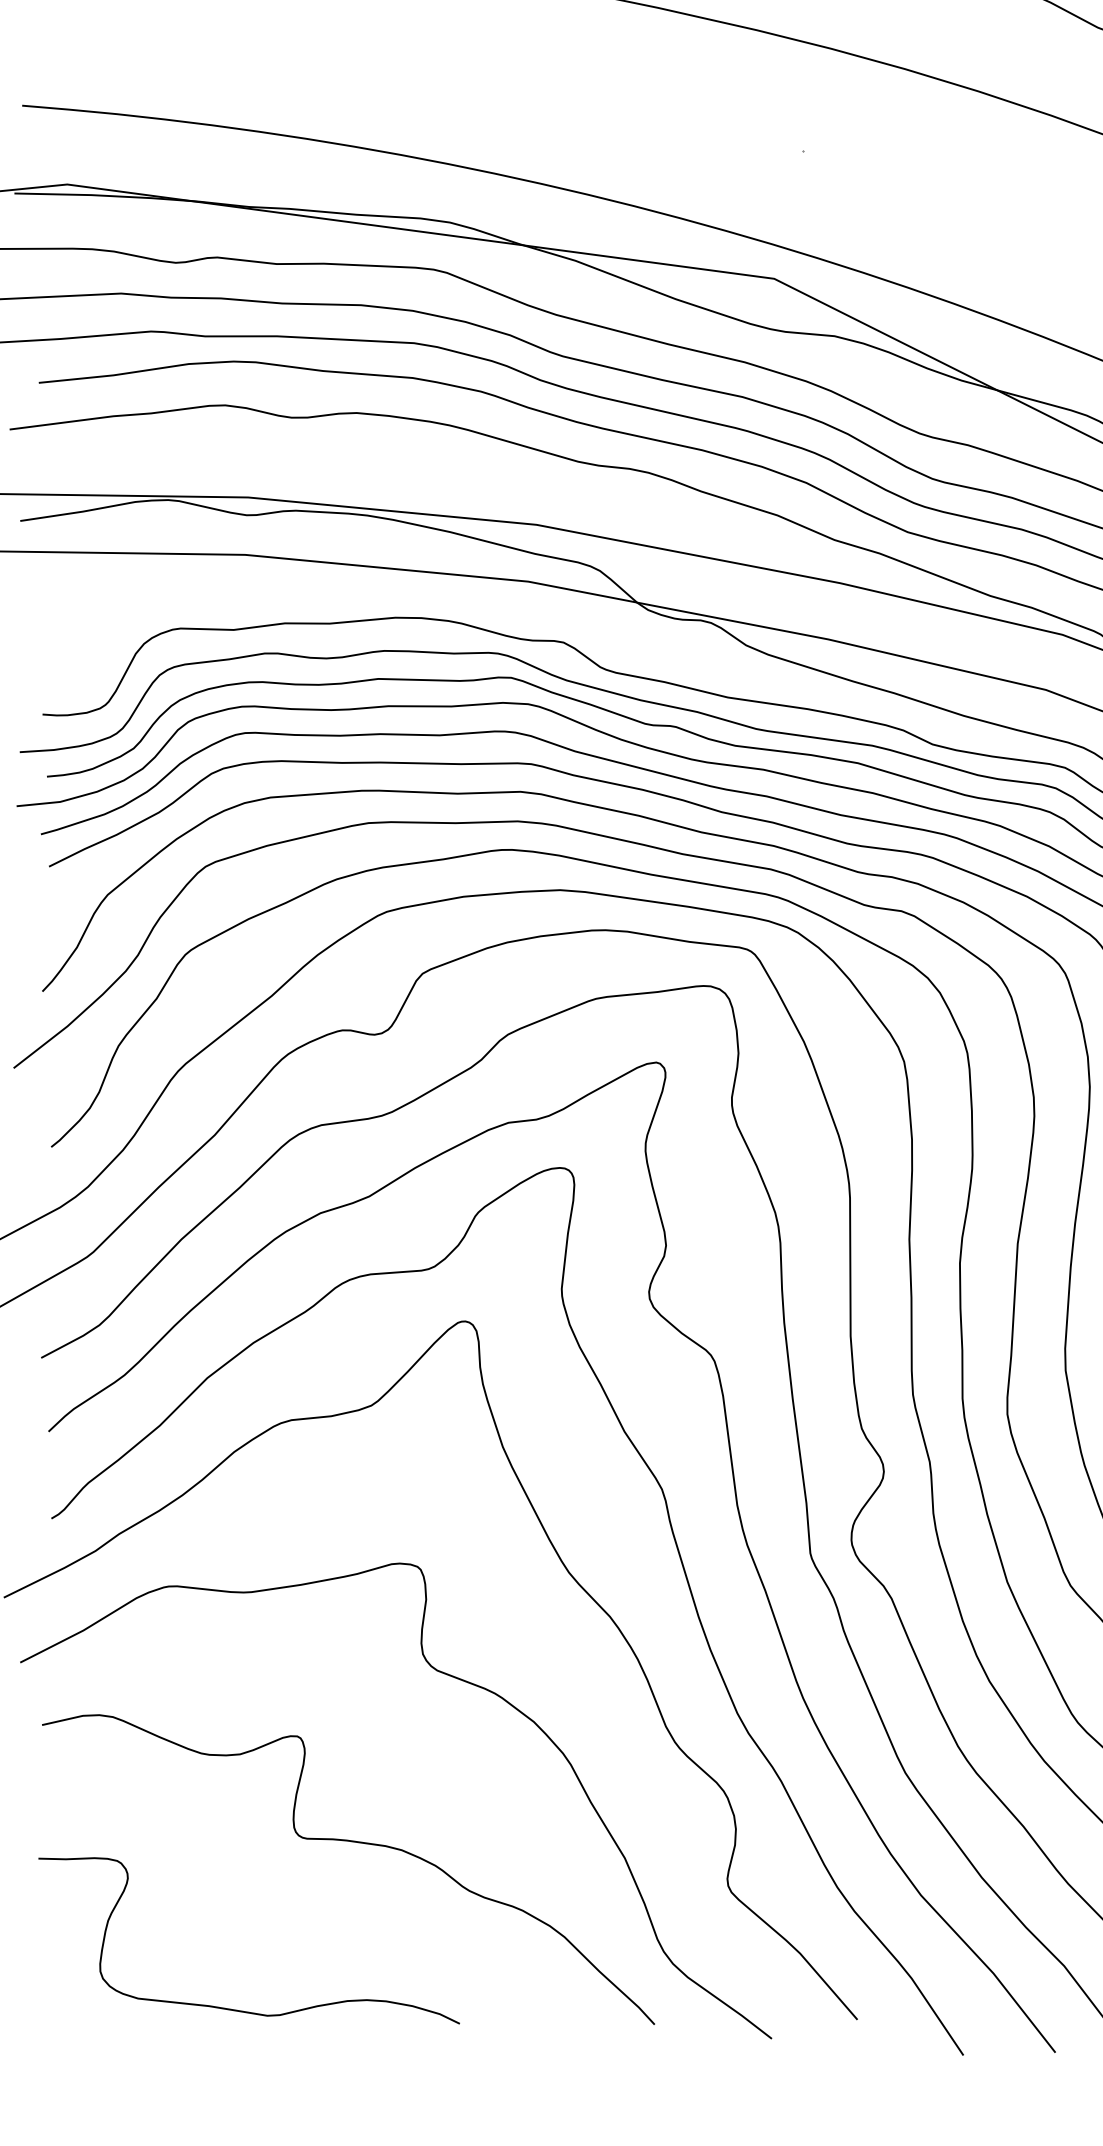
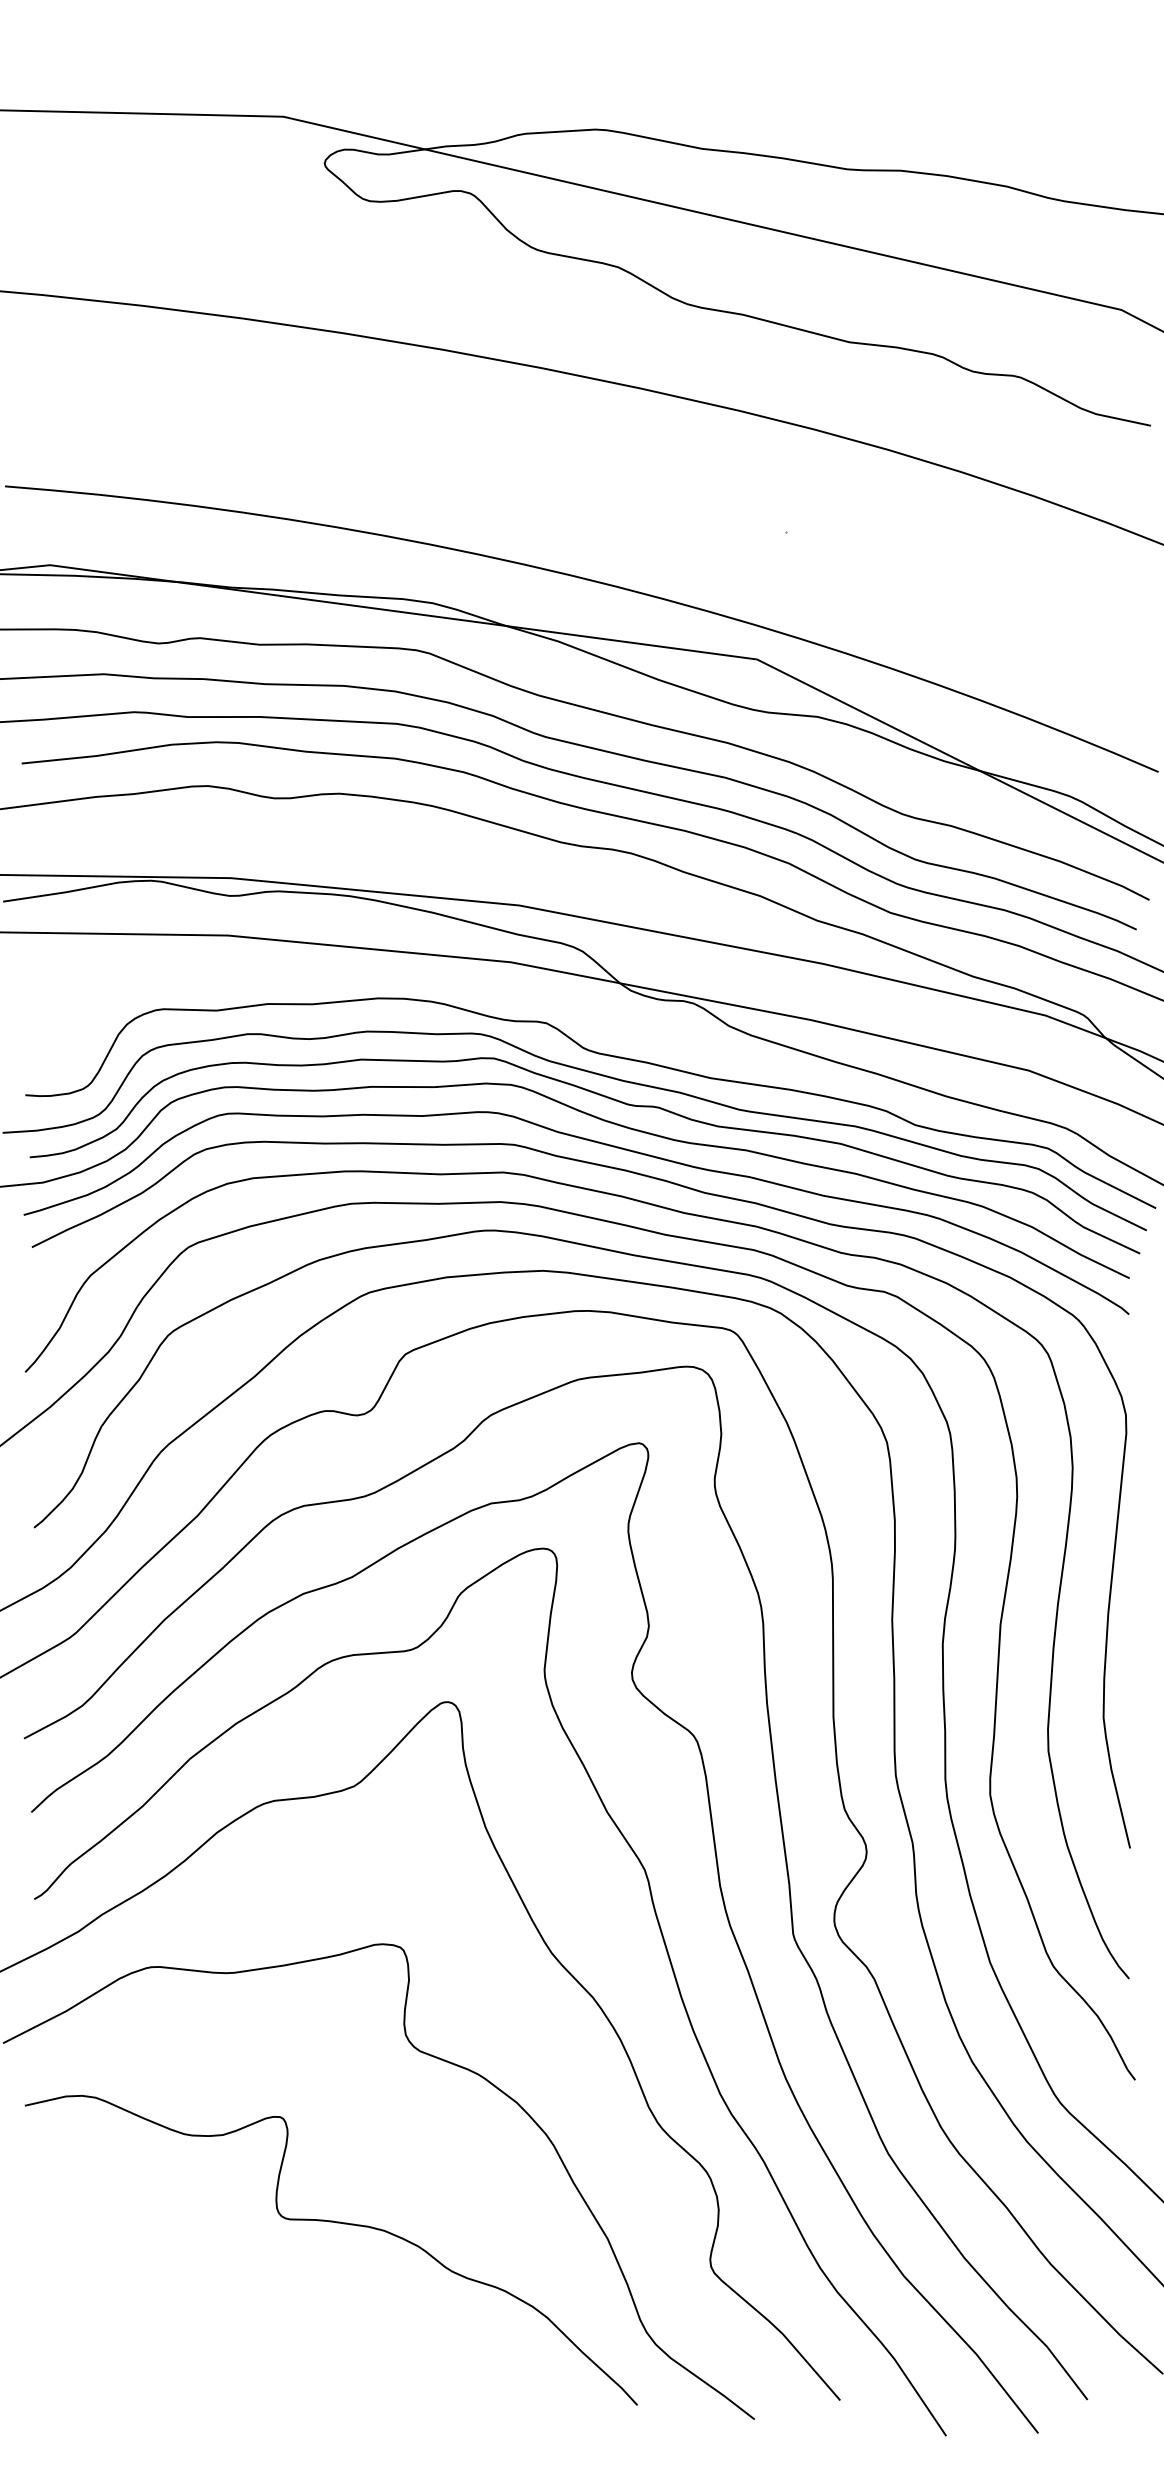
curve: (238, 2009) -> (221, 2390), removed

